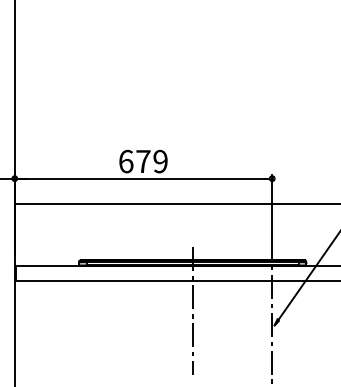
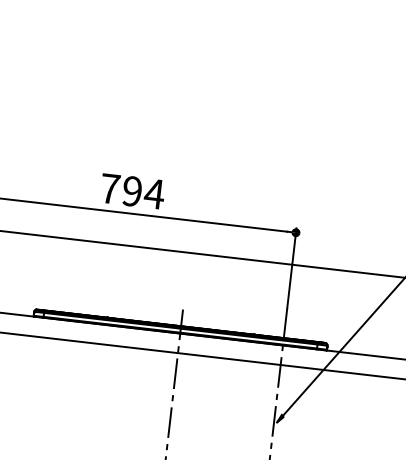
text: (143, 161) -> (132, 191), 679 -> 794

